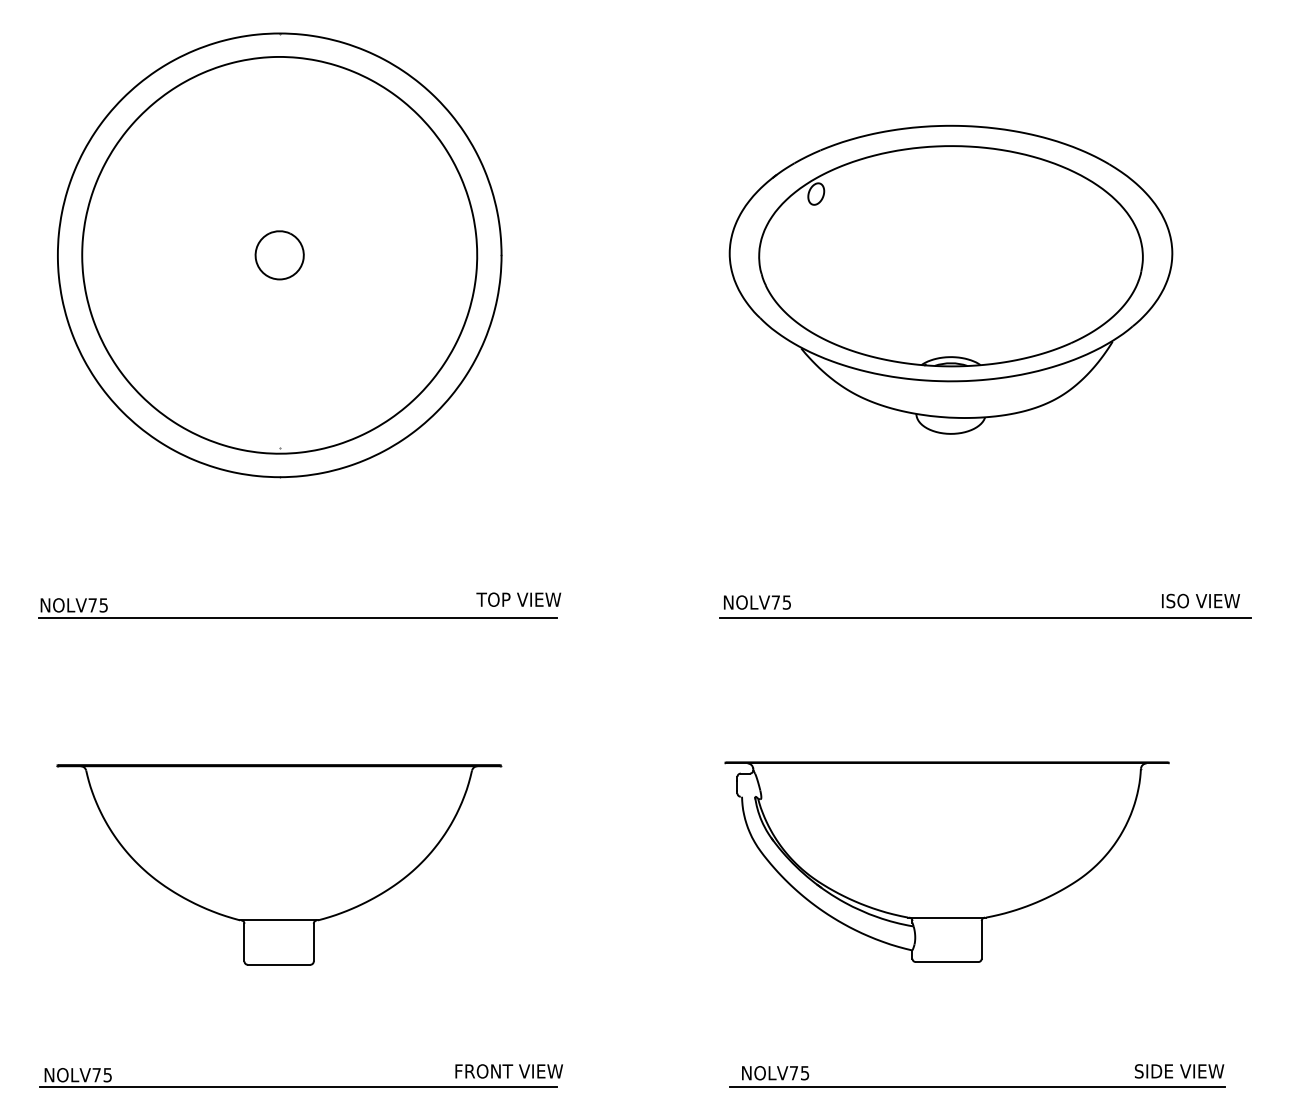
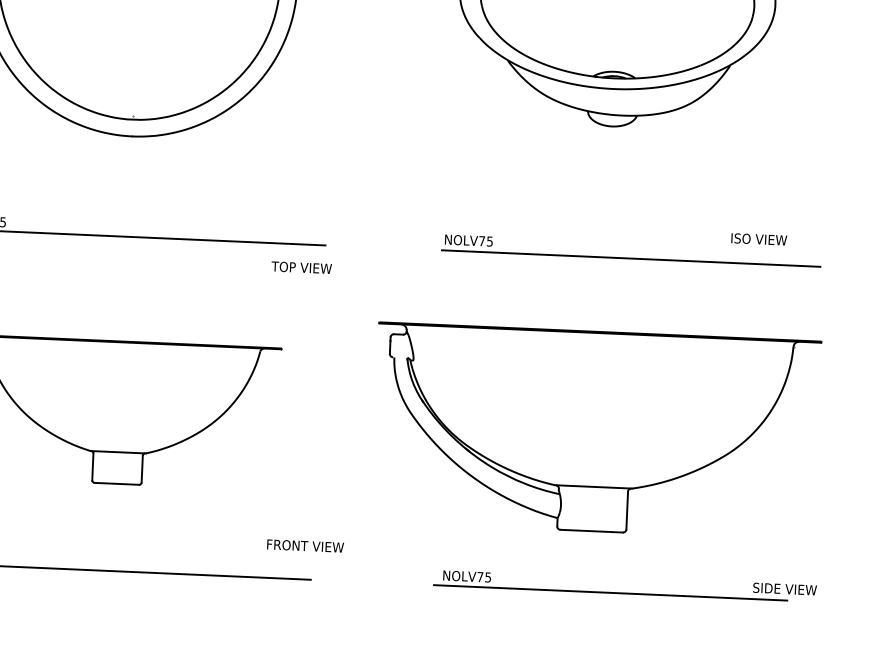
text: (518, 599) -> (301, 267), moved
text: (1200, 600) -> (758, 238), moved
part: (946, 861) -> (595, 431), size x1.4
text: (508, 1071) -> (305, 546), moved
text: (1179, 1071) -> (785, 589), moved

